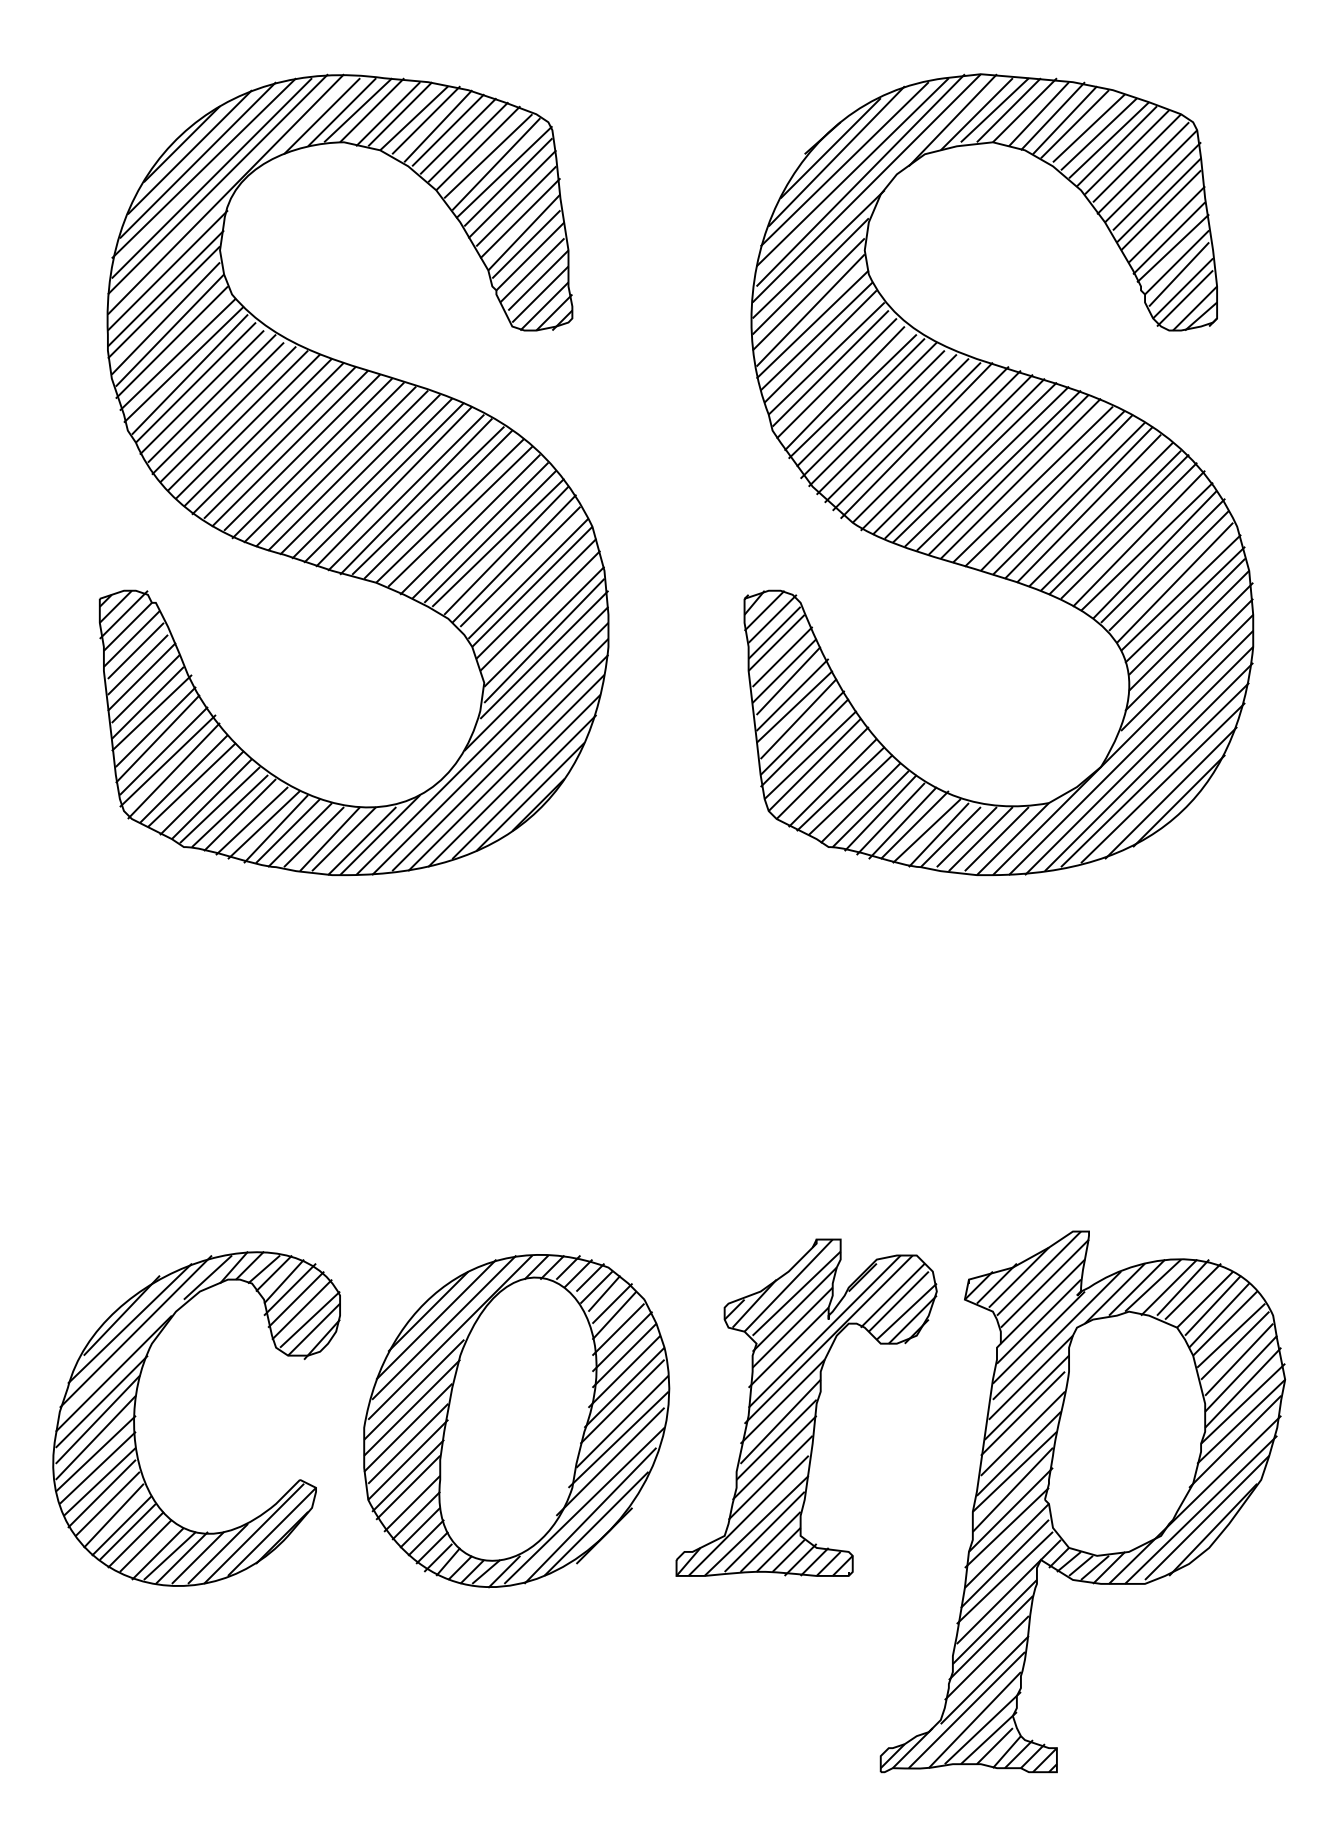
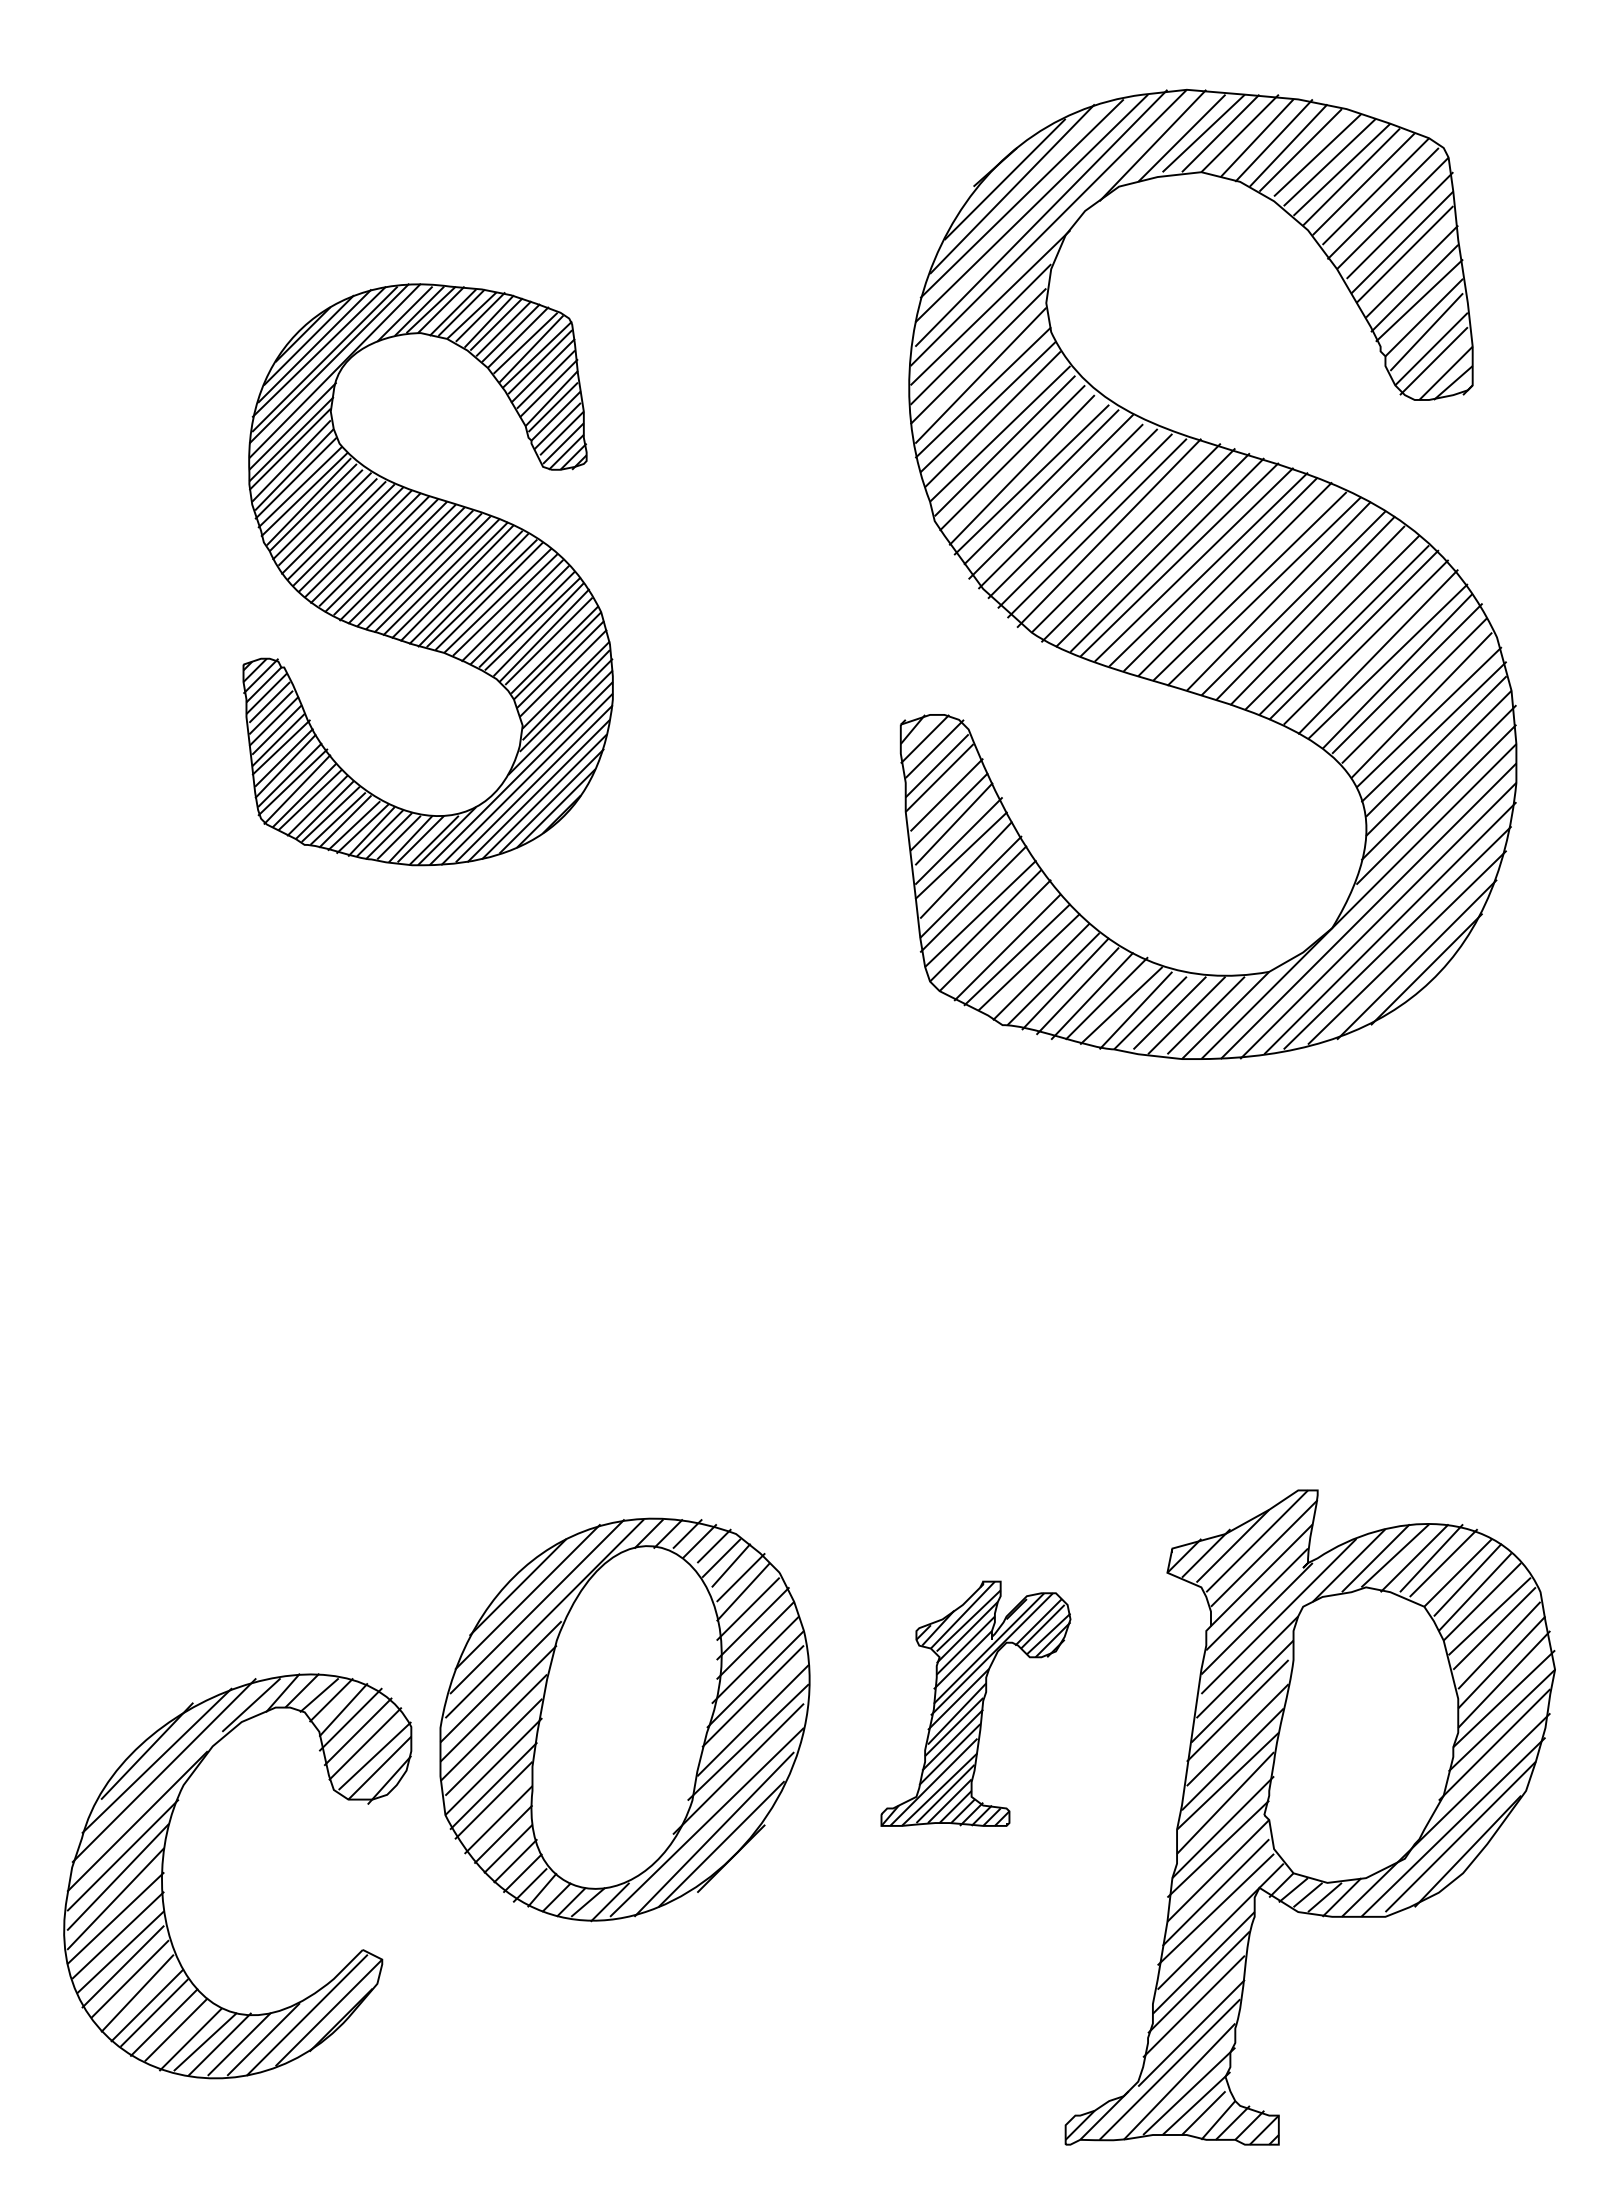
part: (353, 474) -> (427, 574), size x0.6
part: (806, 1407) -> (975, 1703), size x0.6
part: (136, 1416) -> (164, 1873), moved

